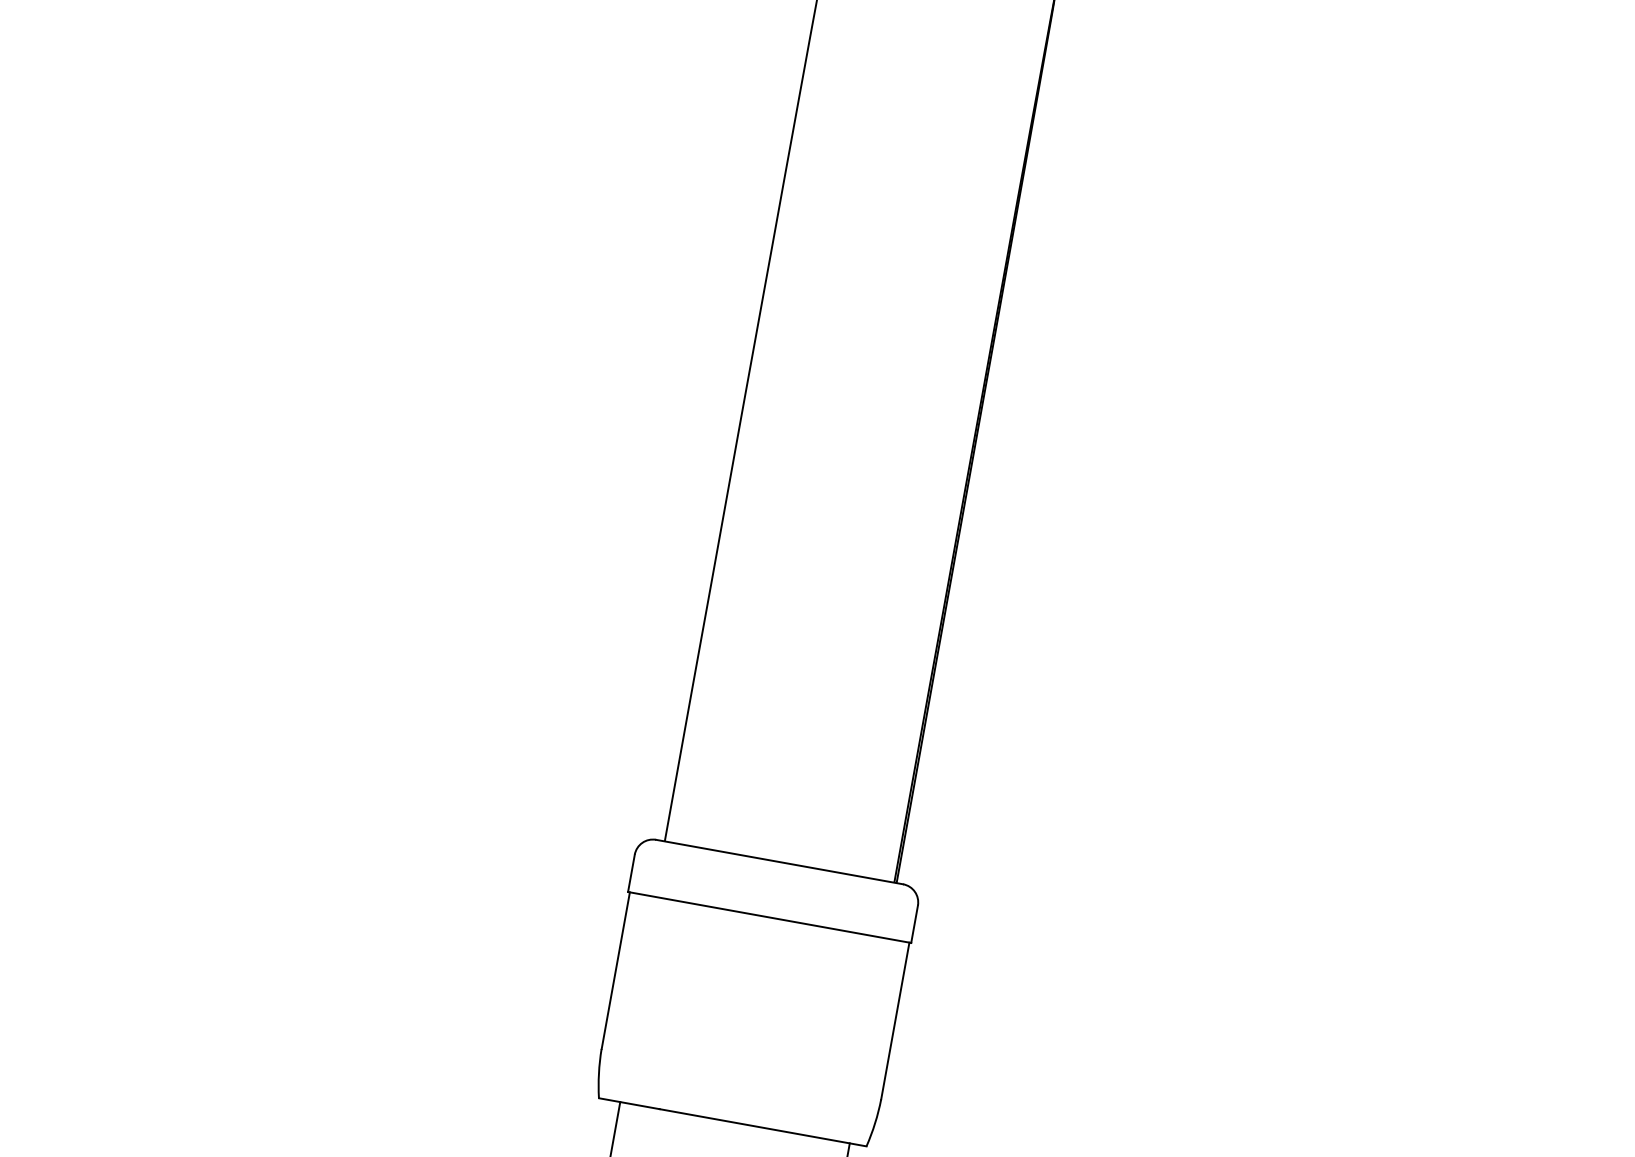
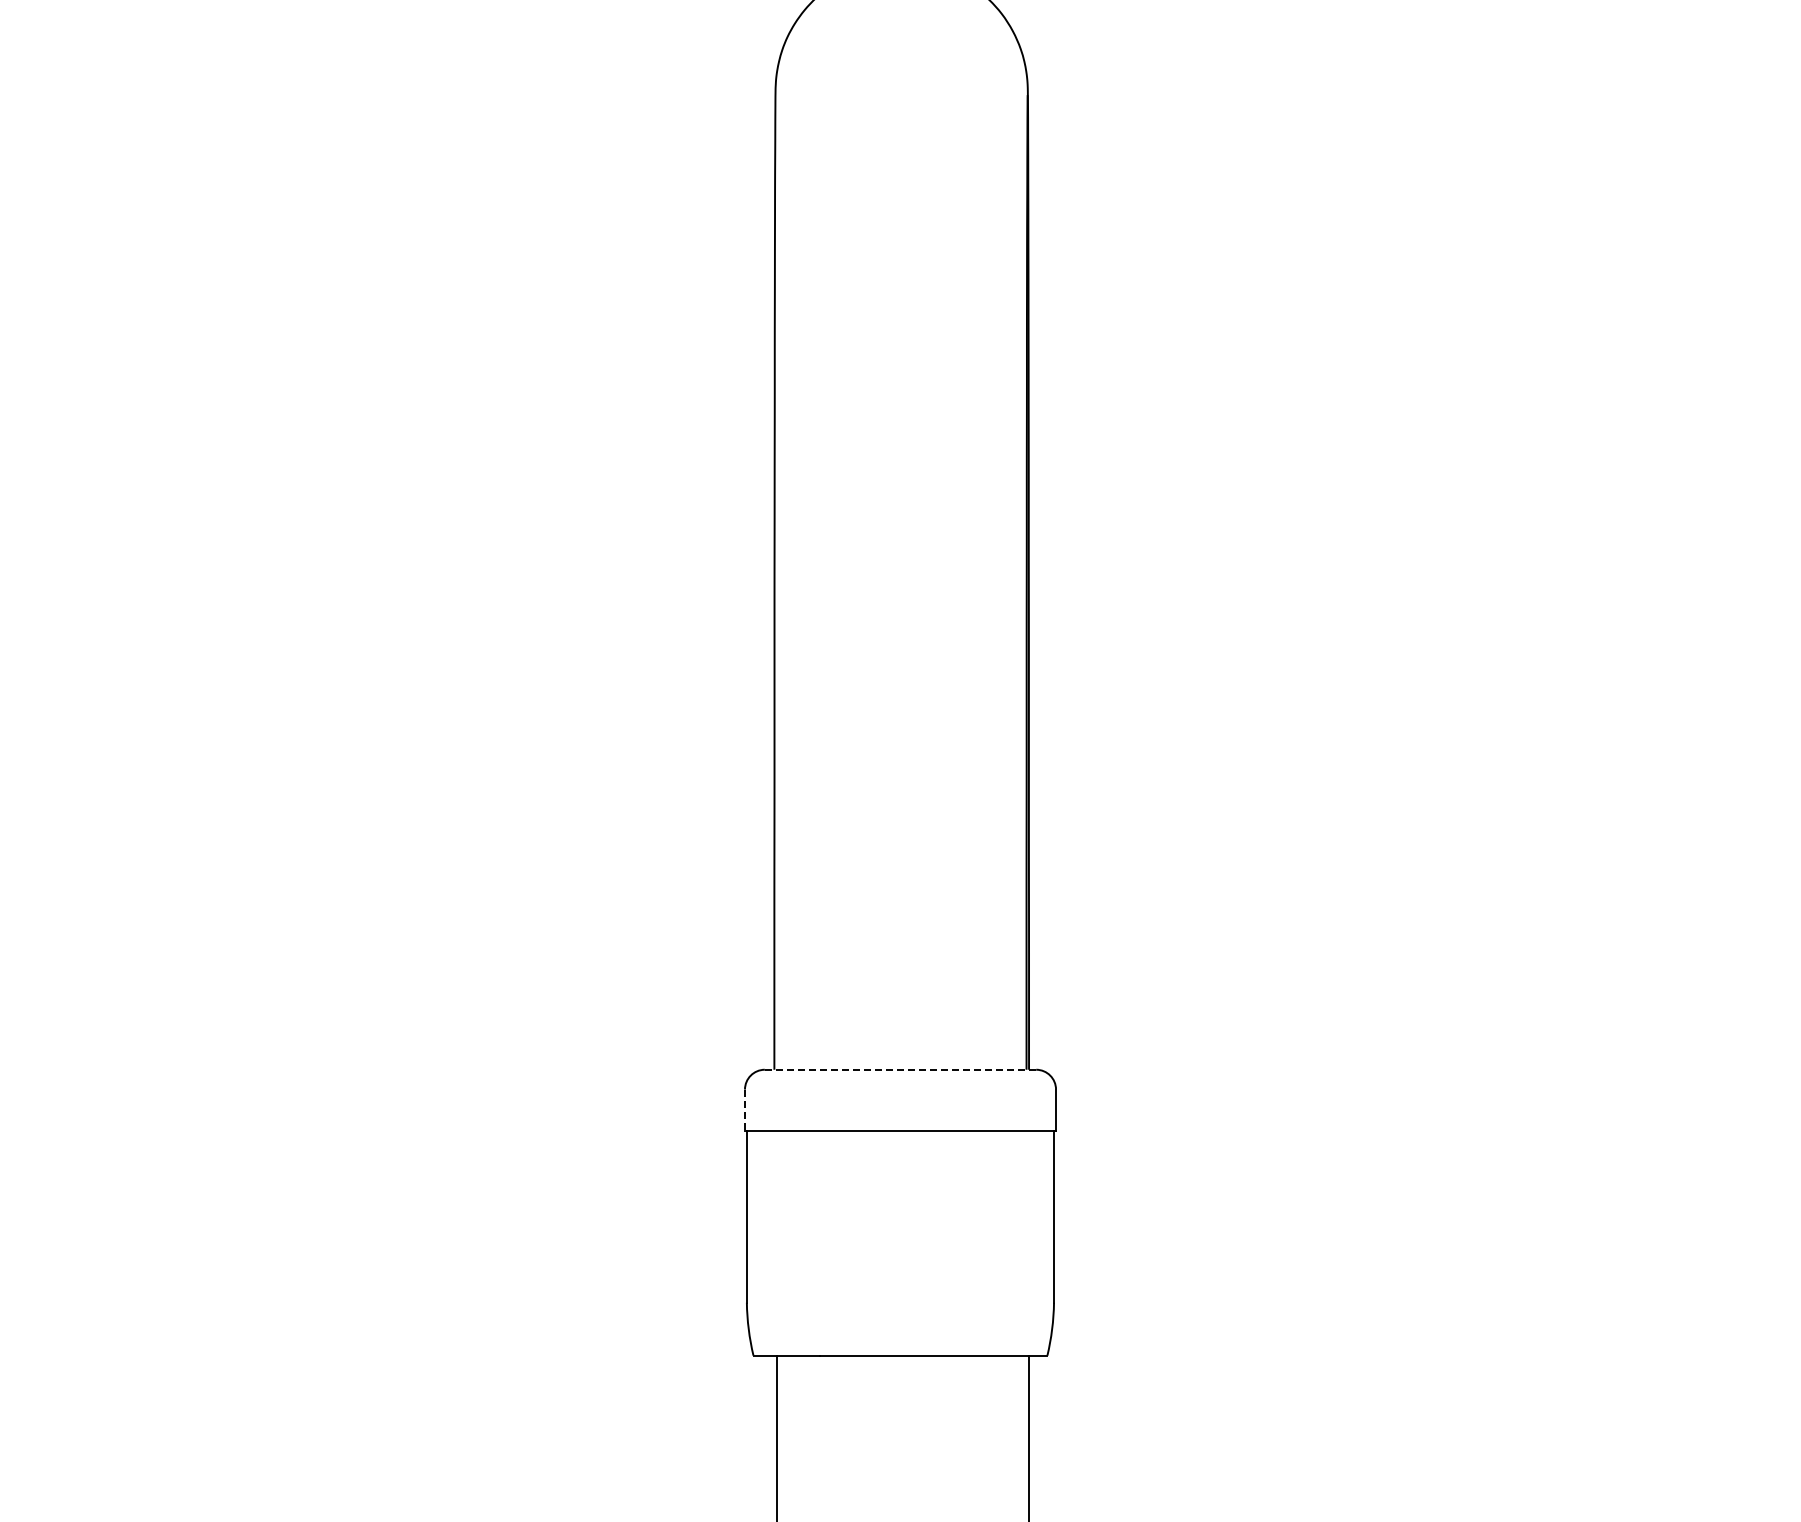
line: (779, 861) -> (900, 1069), solid -> dashed
line: (630, 873) -> (744, 1110), solid -> dashed

